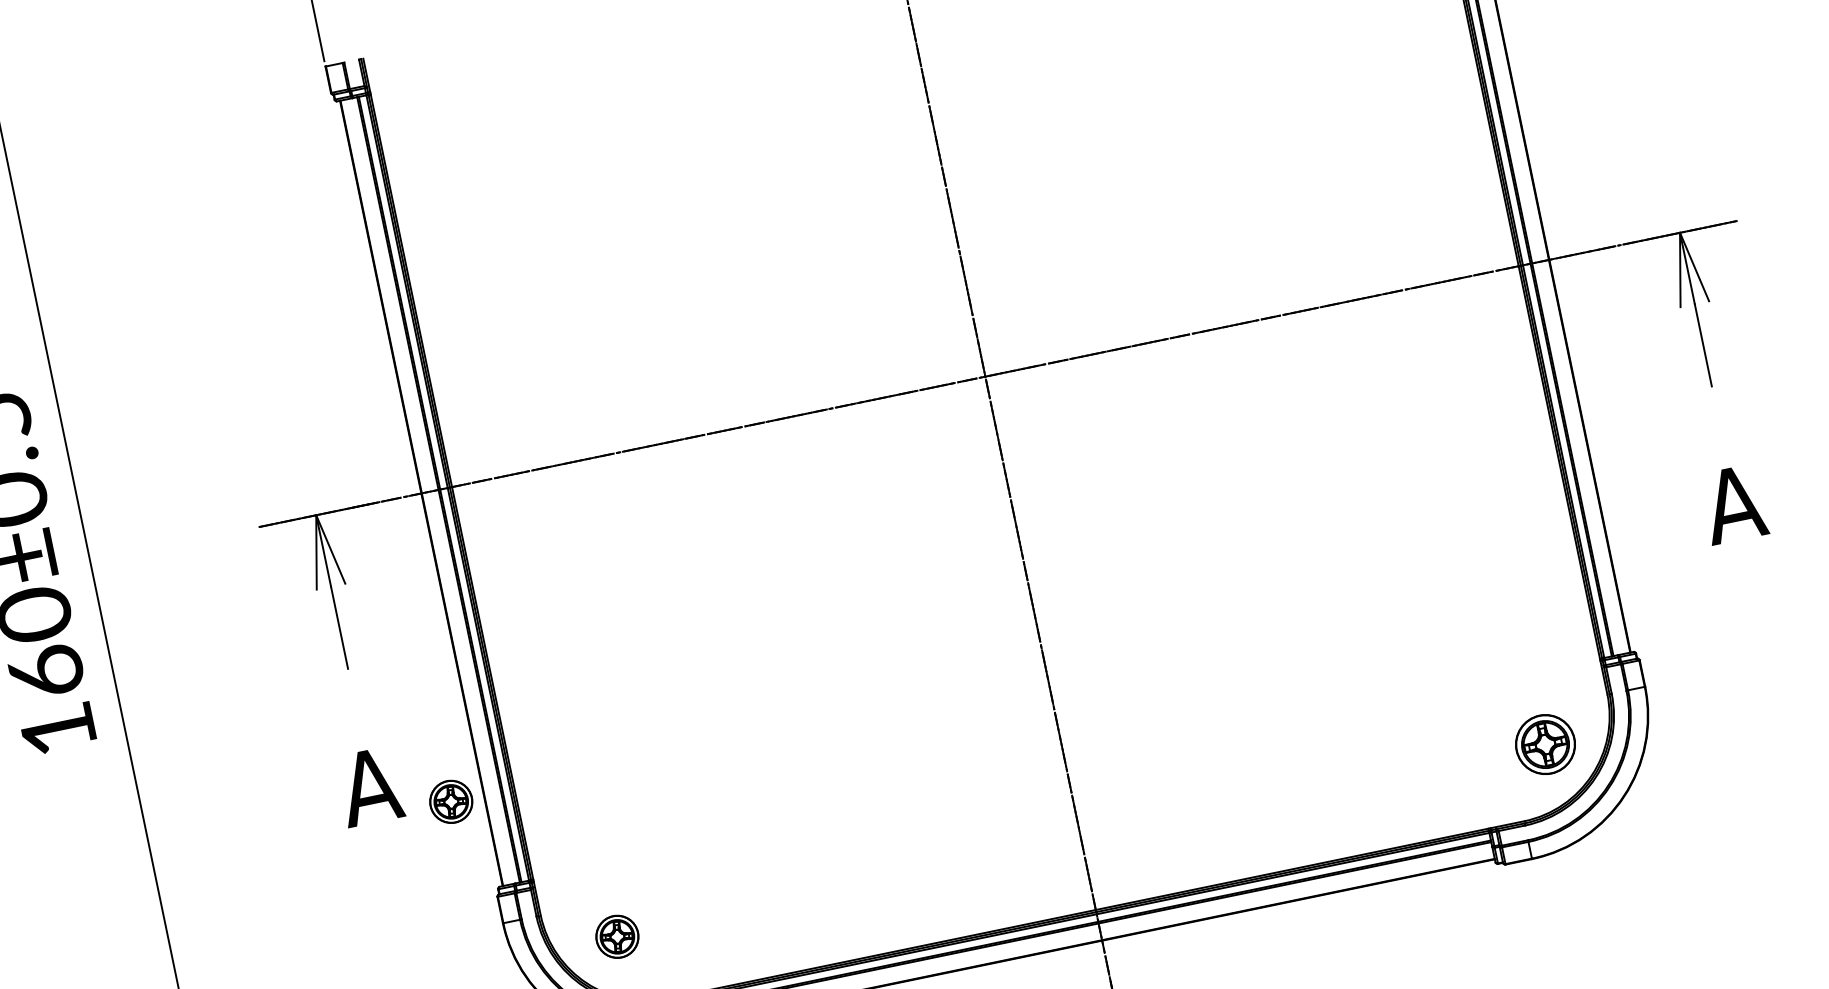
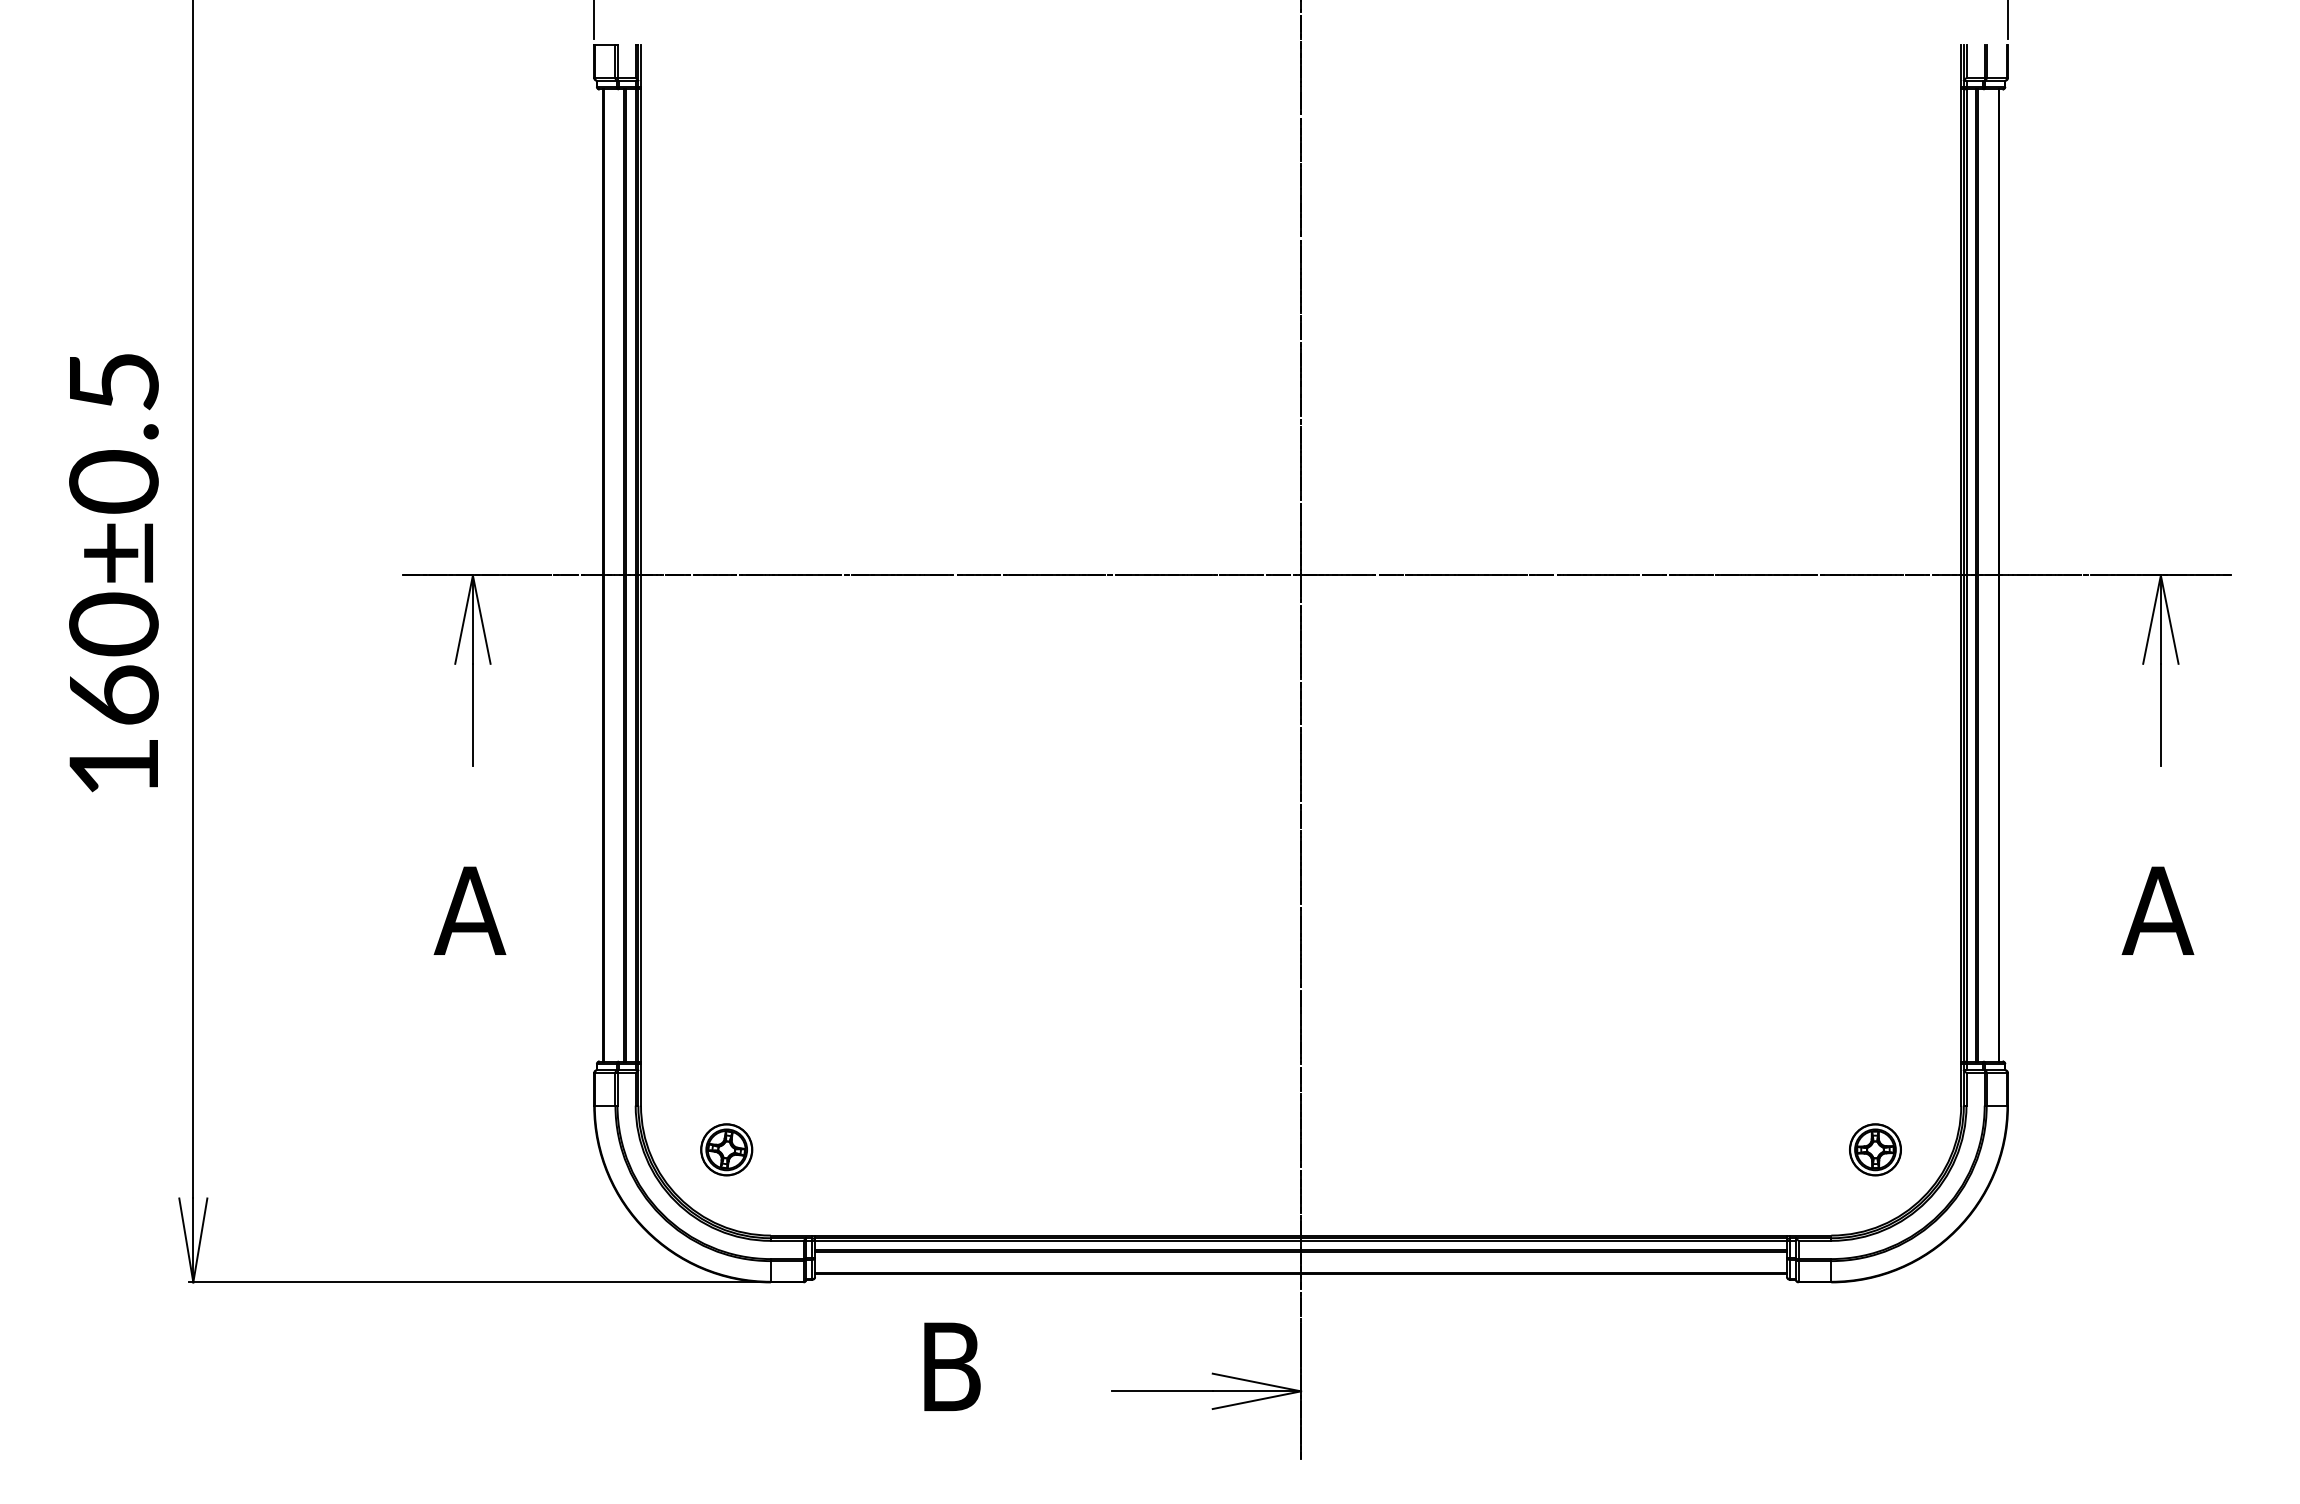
part: (1545, 744) -> (1875, 1149), size x0.71
part: (451, 801) -> (562, 948), removed

